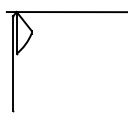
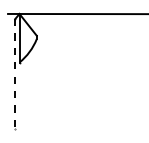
line: (13, 64) -> (15, 74), solid -> dashed

